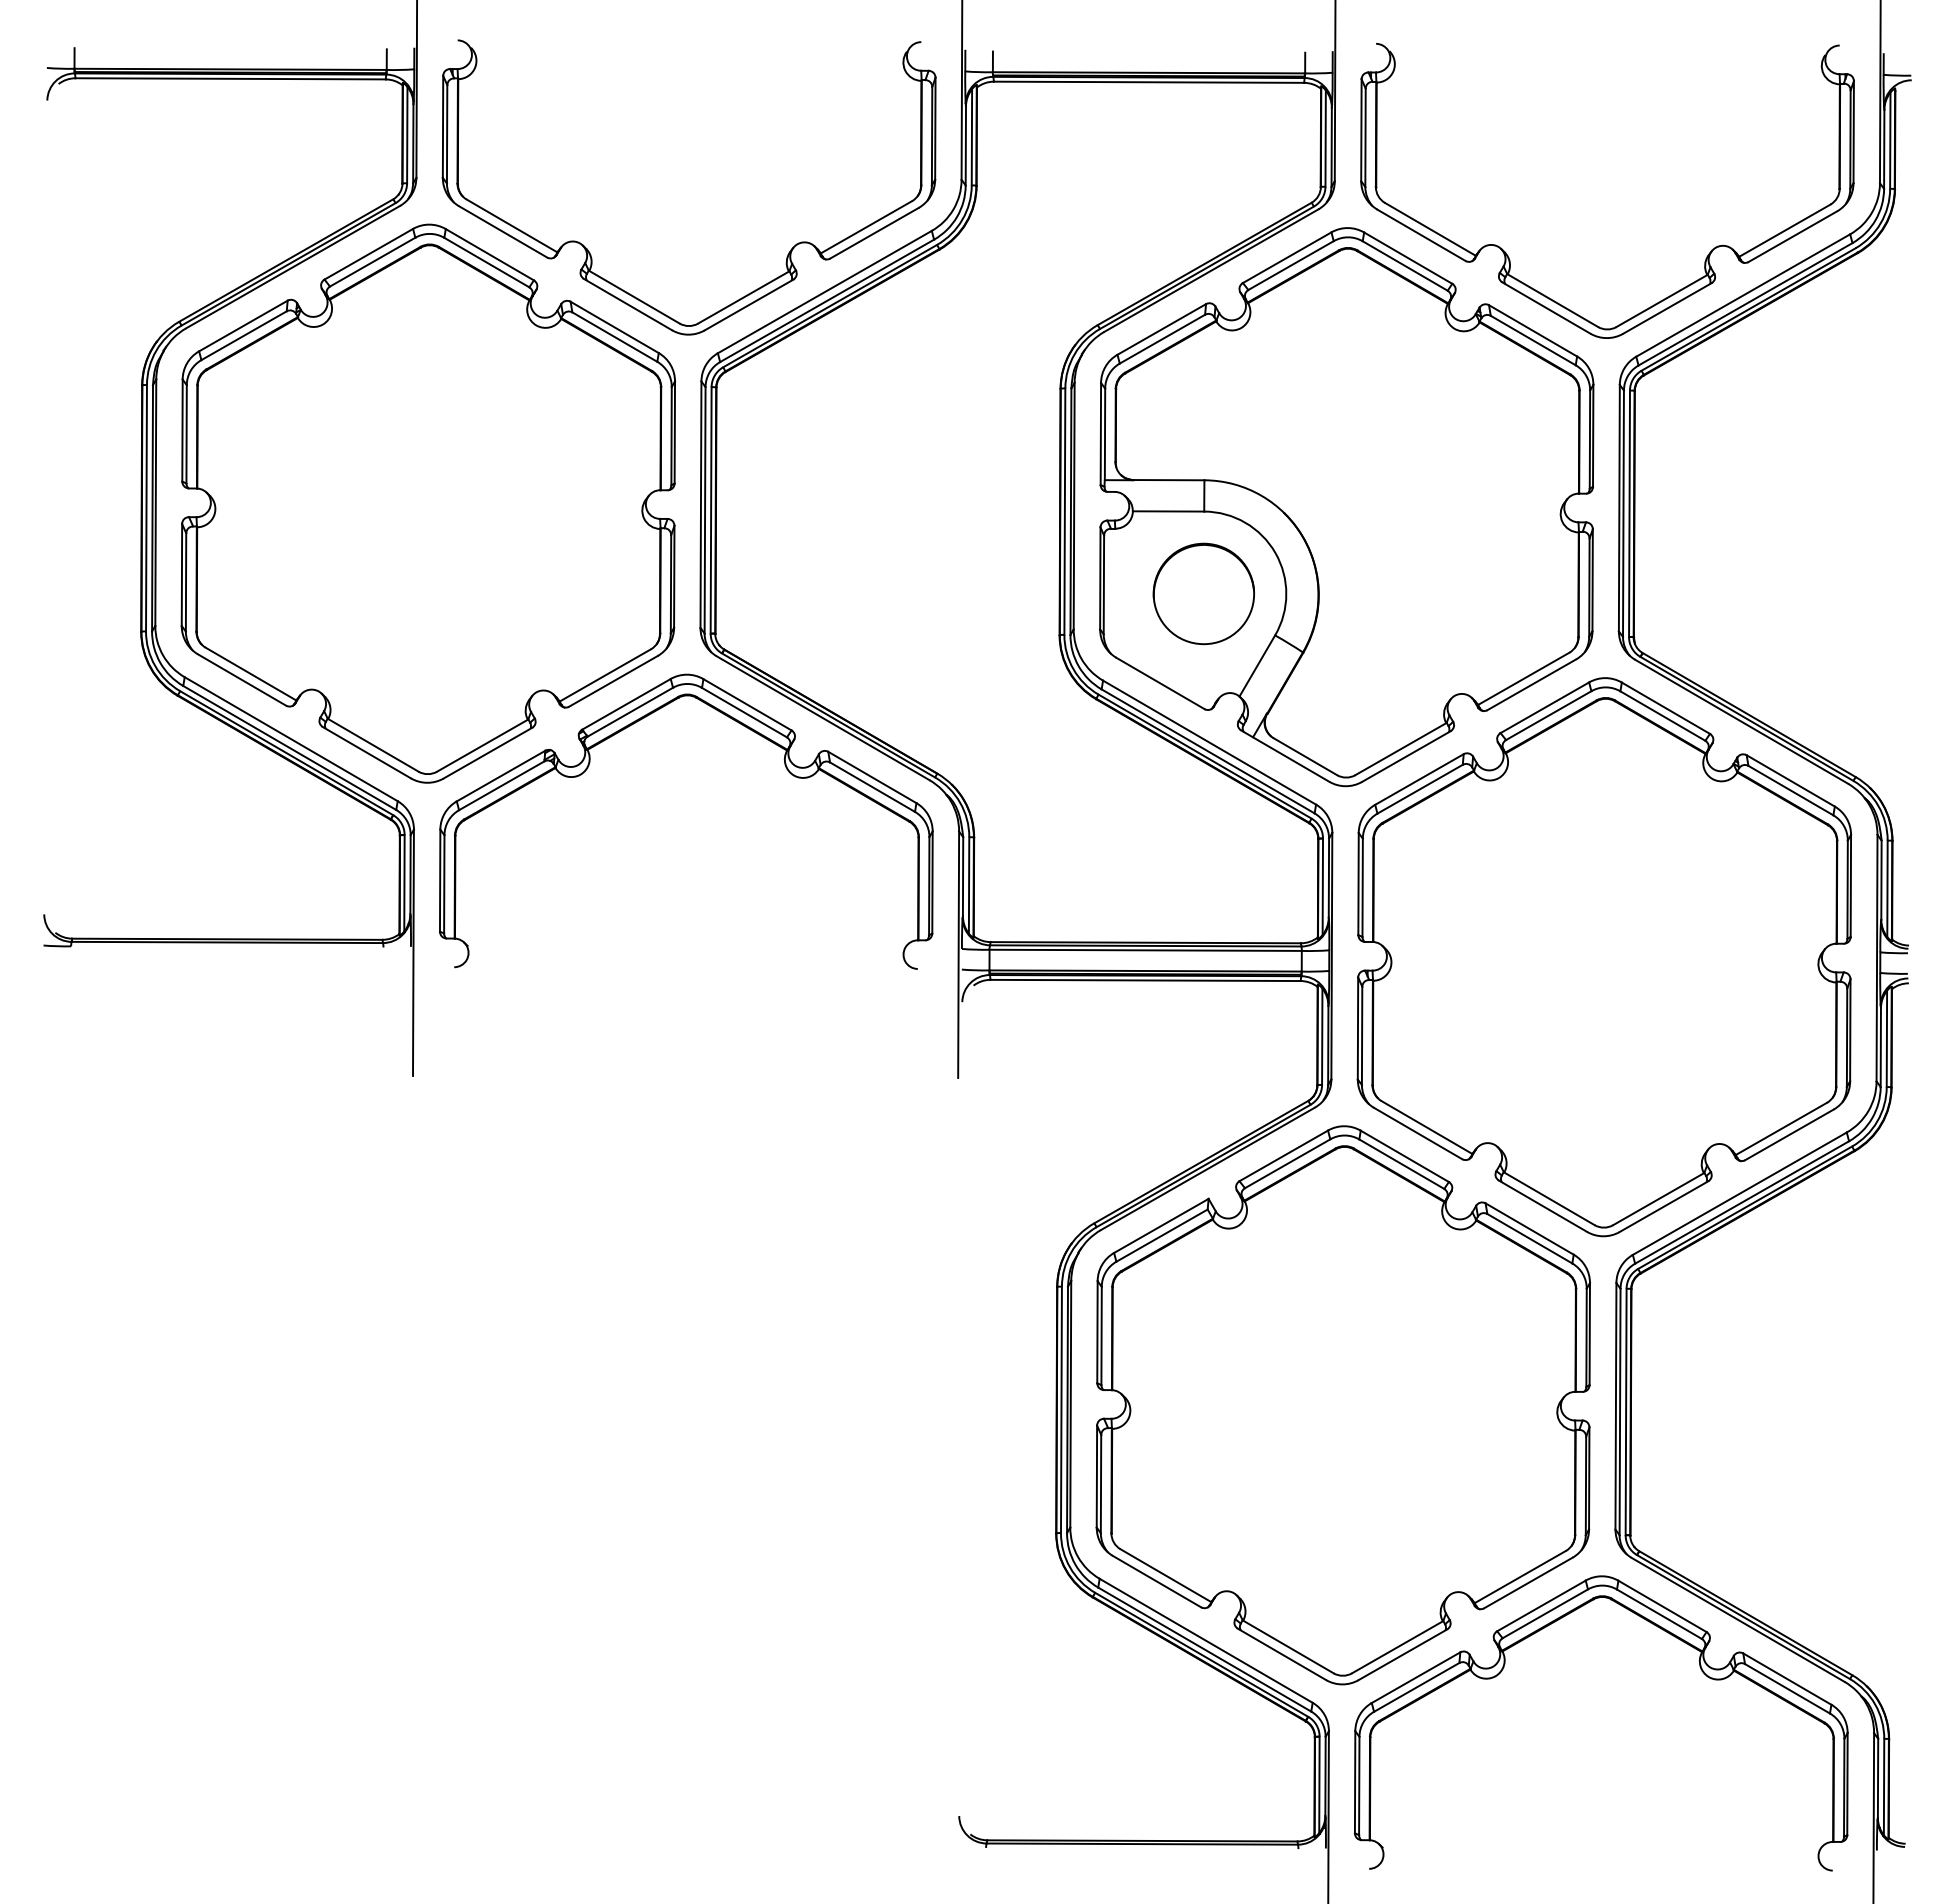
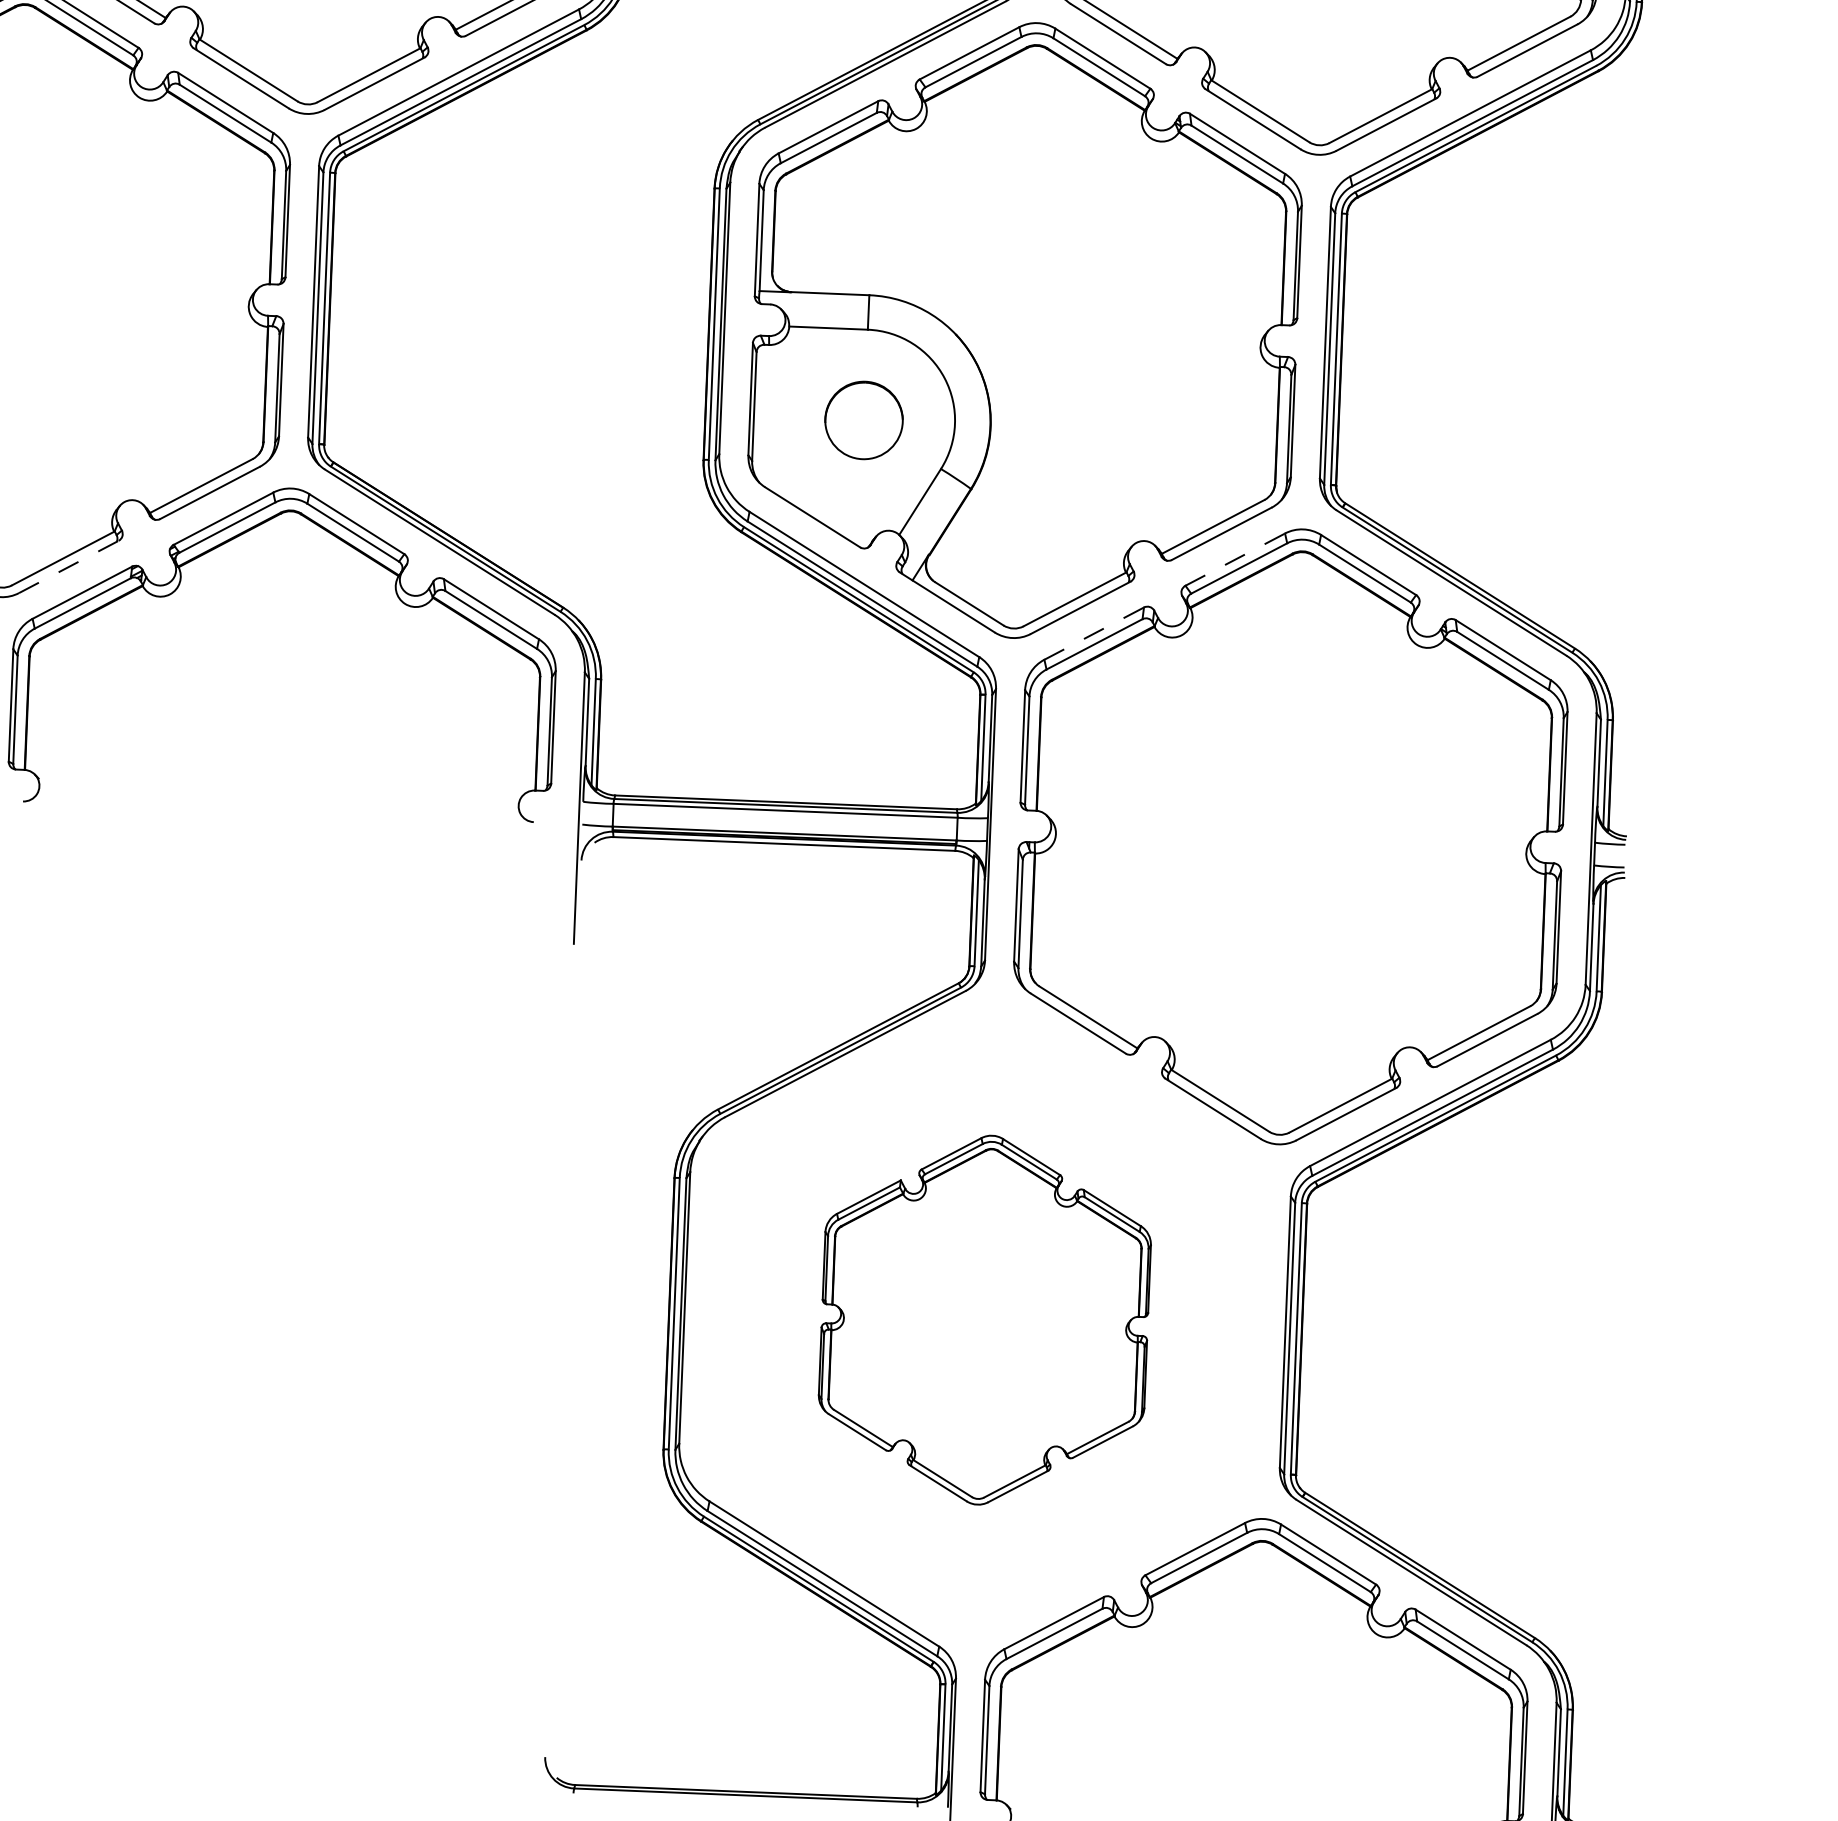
part: (1203, 593) -> (863, 419), size x0.7
line: (1545, 707) -> (1235, 559), solid -> dashed
line: (488, 752) -> (69, 566), solid -> dashed
line: (1419, 779) -> (1094, 633), solid -> dashed
part: (1342, 1405) -> (984, 1320), size x0.6

